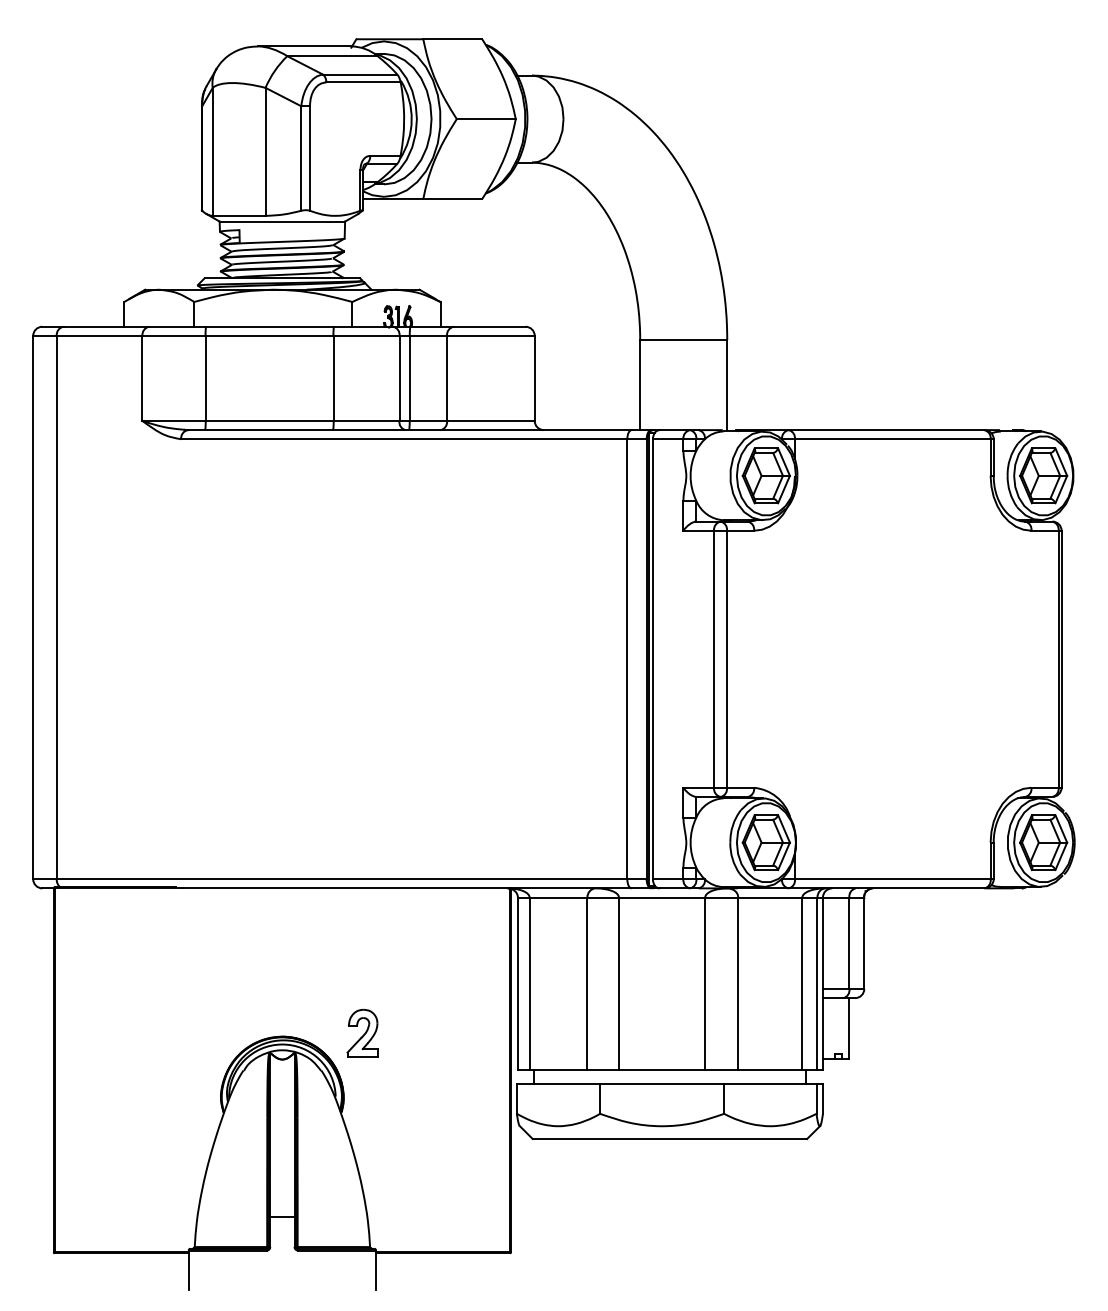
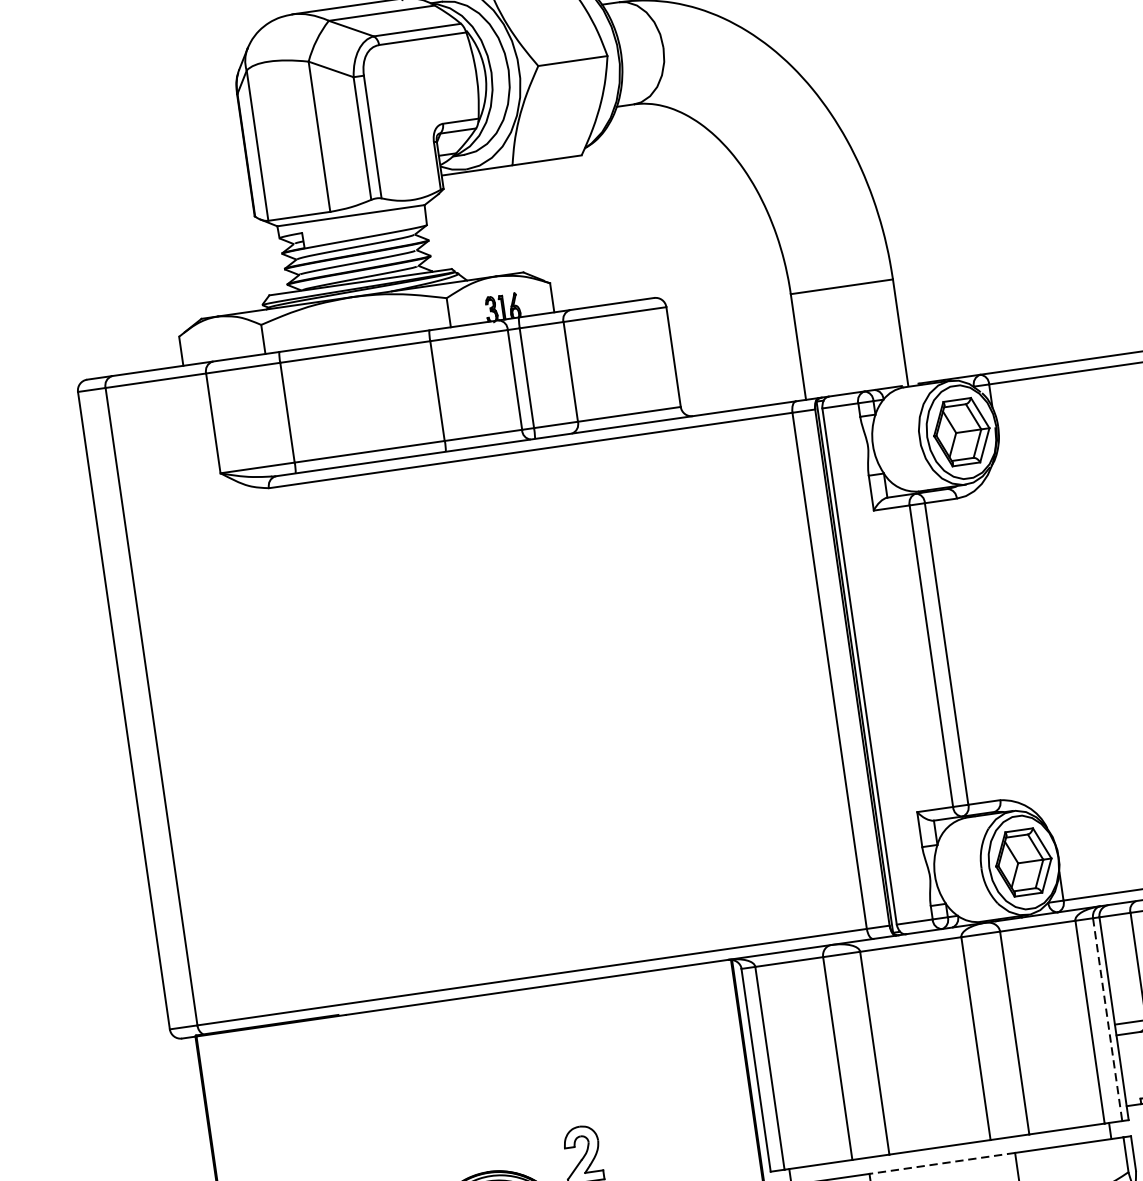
line: (817, 984) -> (1107, 1020), solid -> dashed
line: (661, 1084) -> (941, 1163), solid -> dashed

